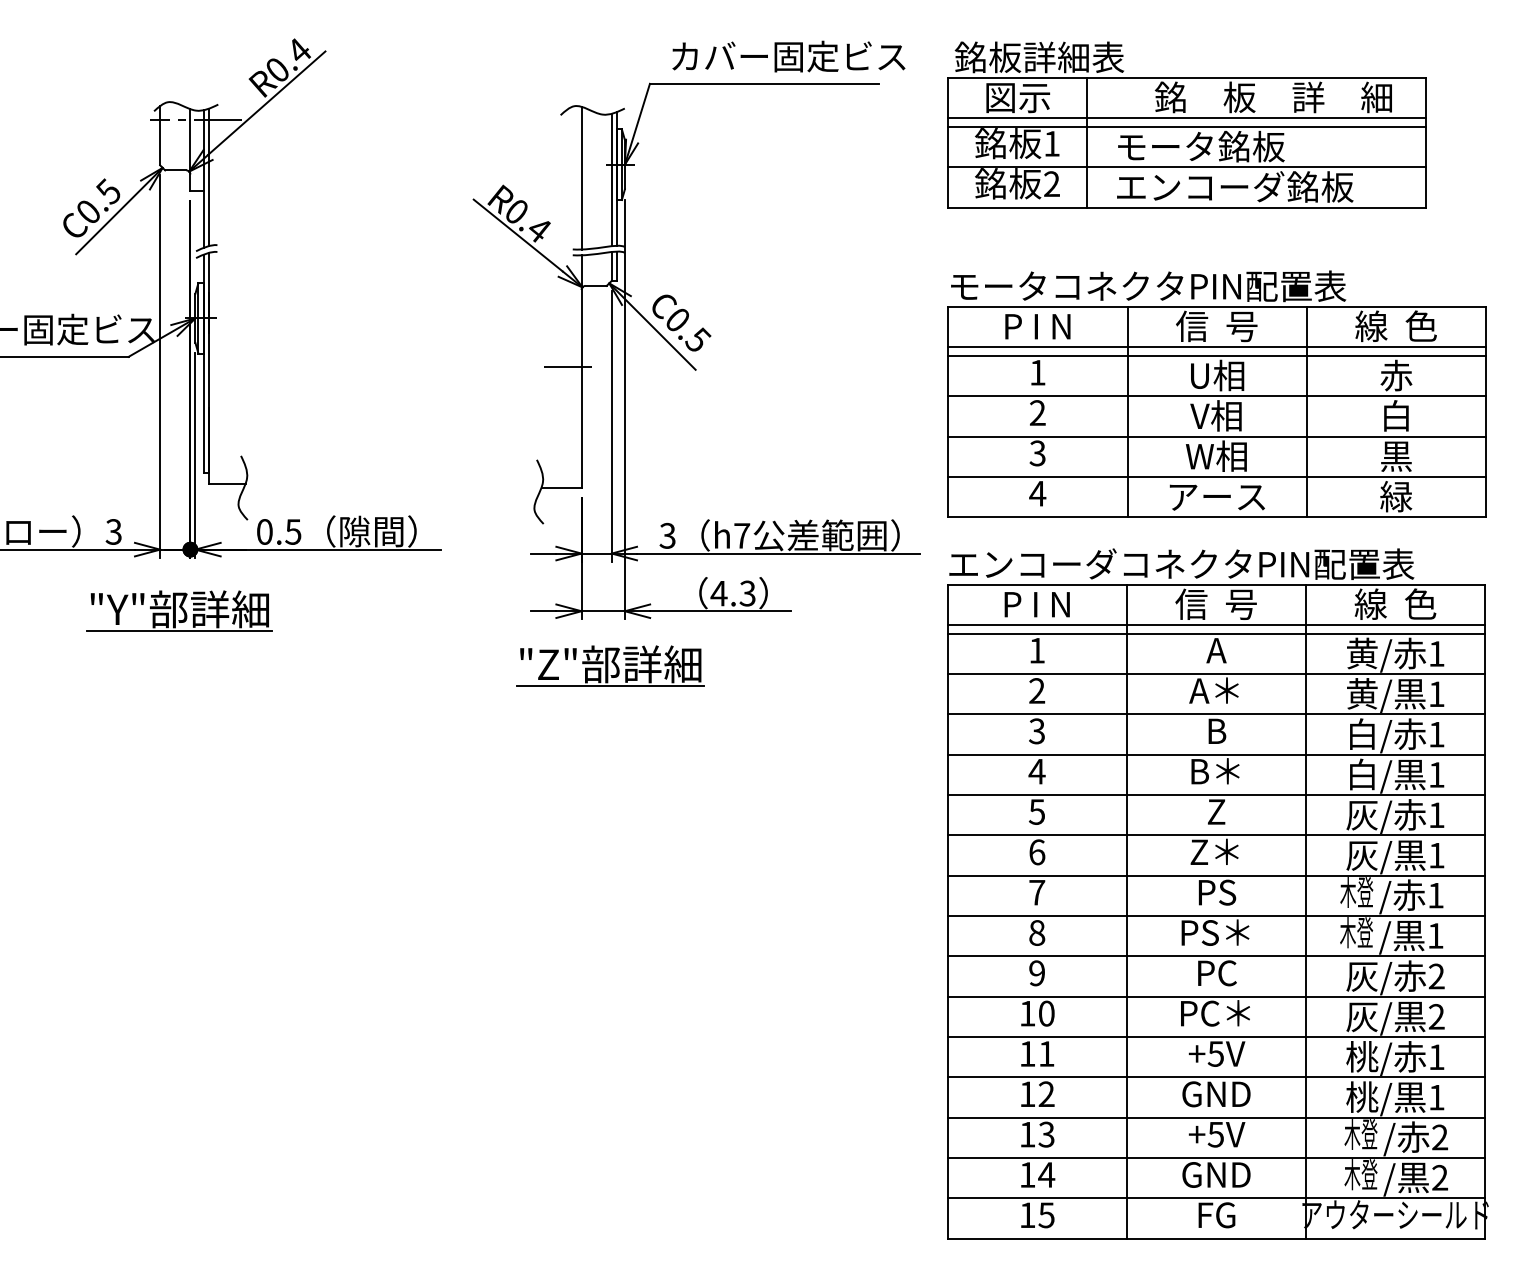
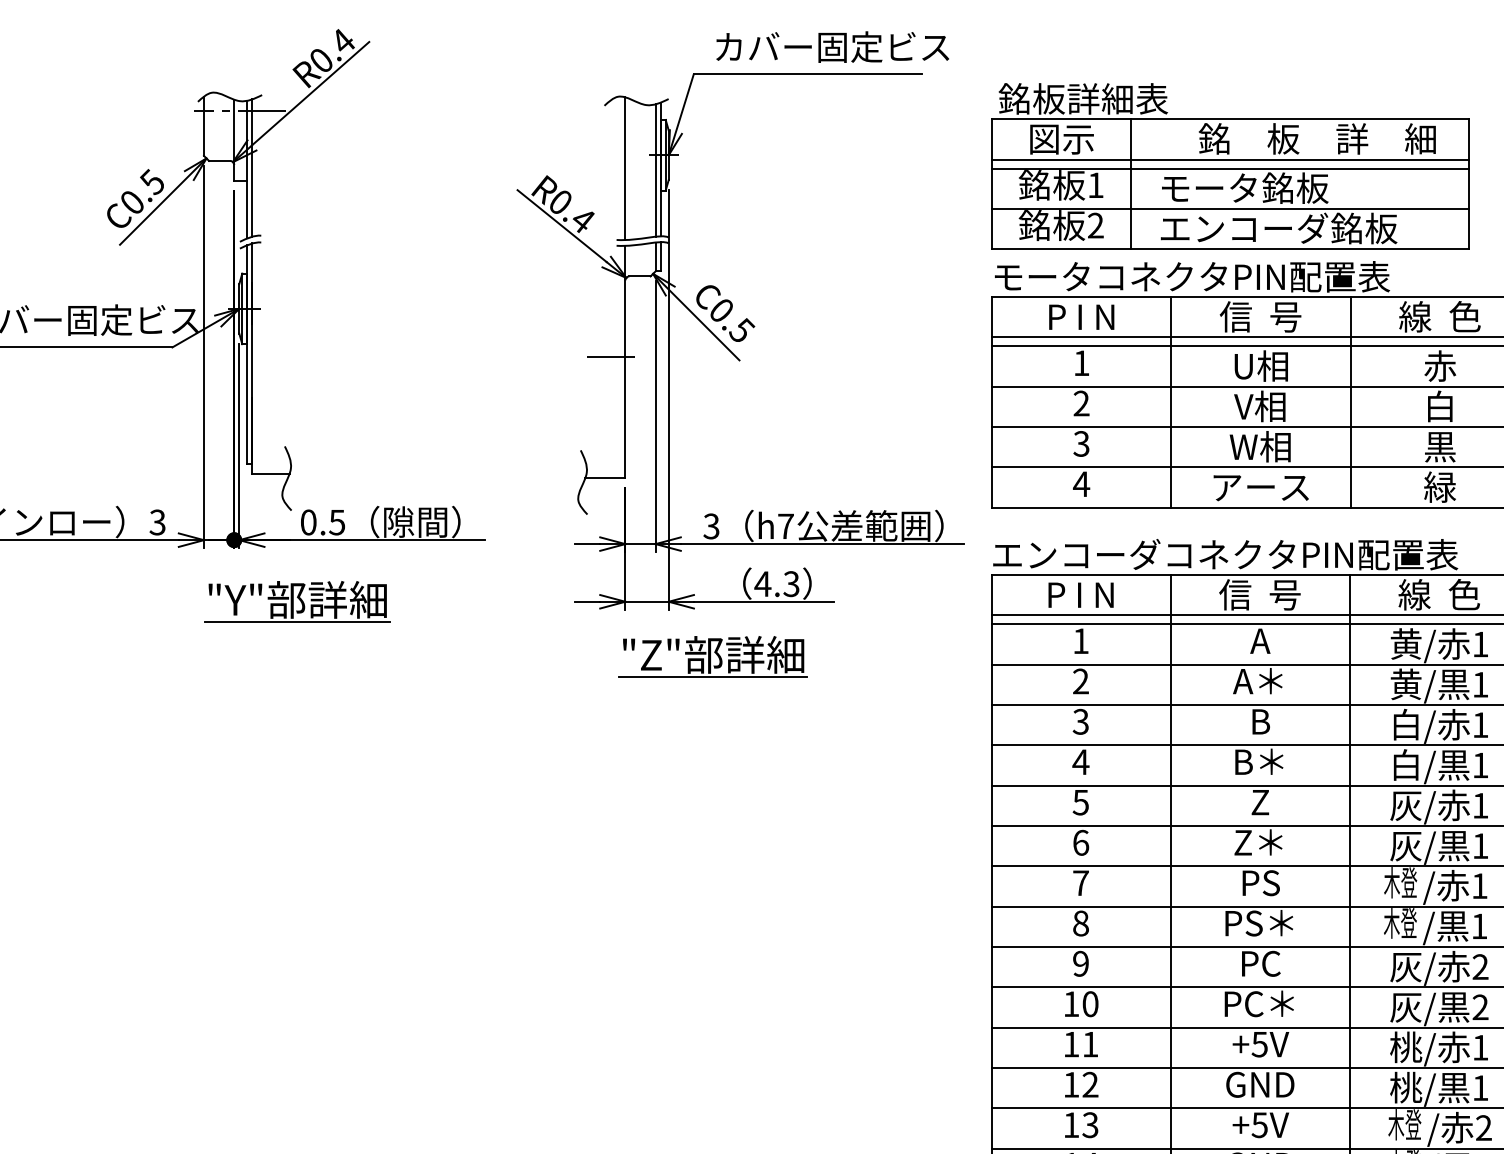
part: (1186, 124) -> (1230, 166), moved
part: (179, 610) -> (297, 601), moved
part: (610, 665) -> (713, 656), moved

